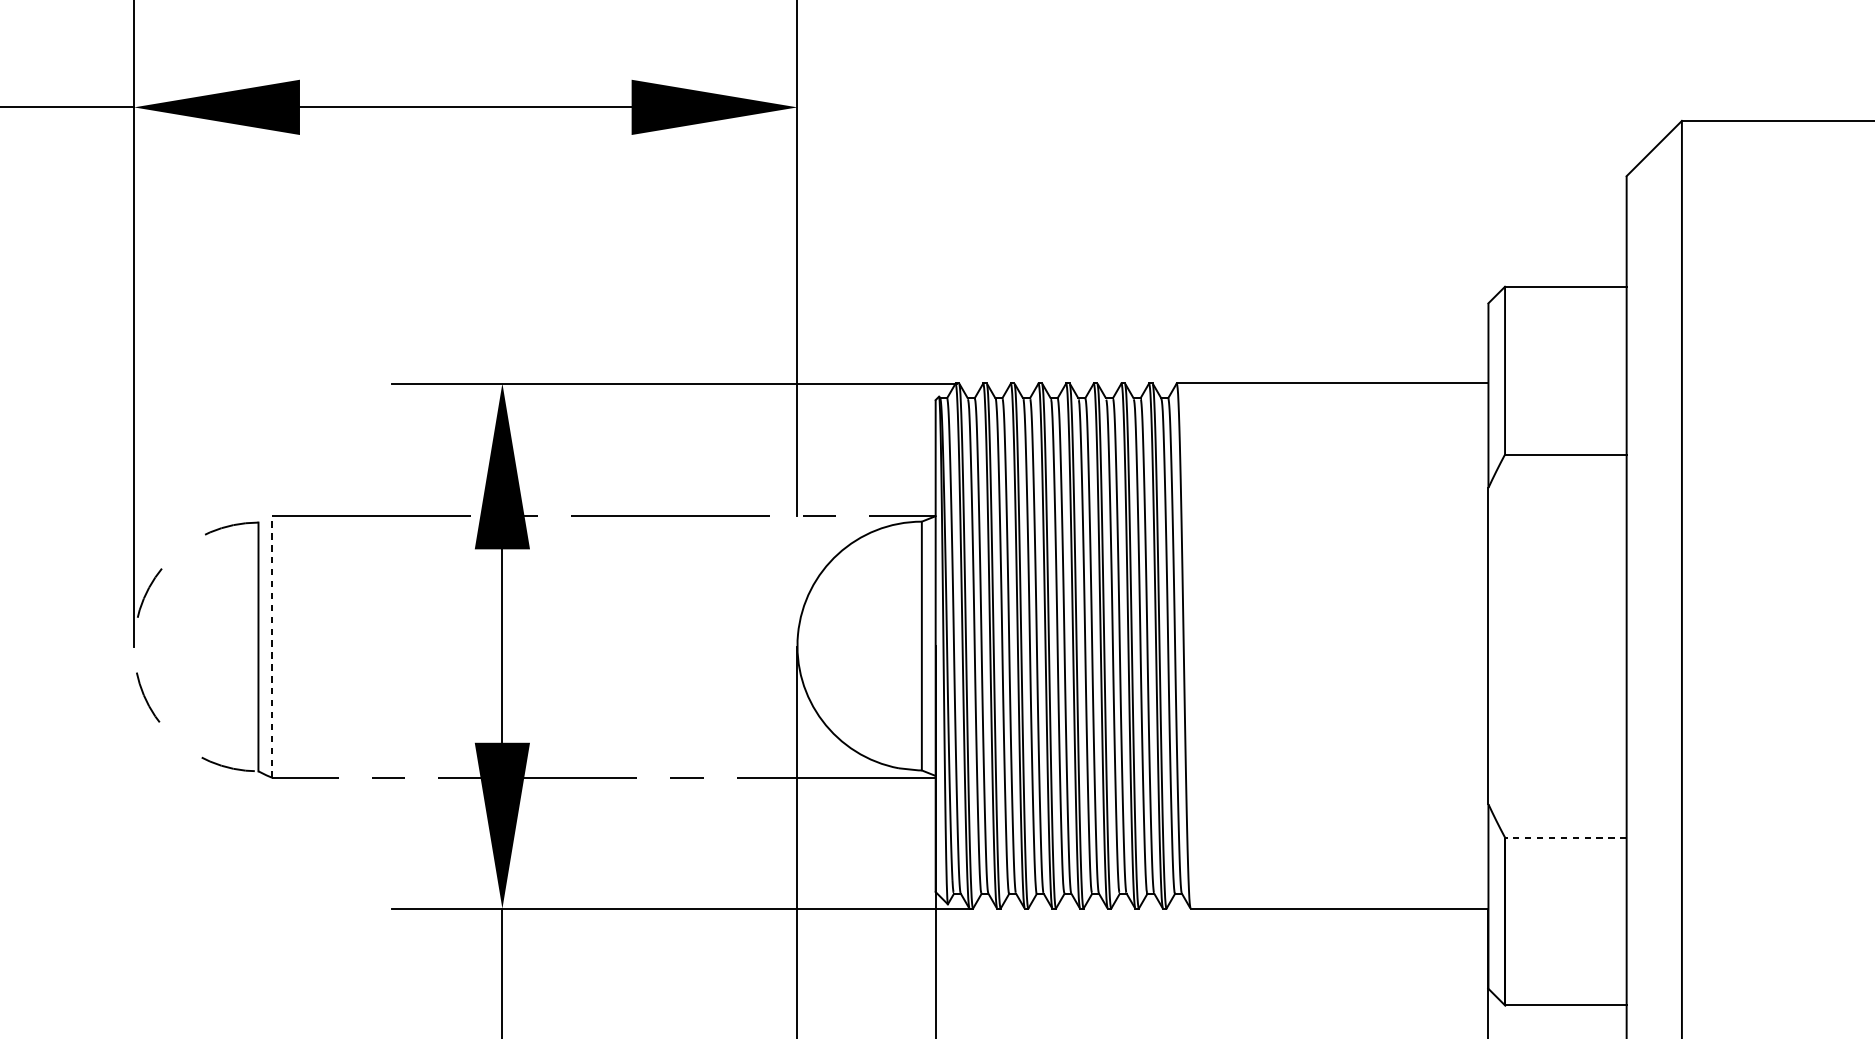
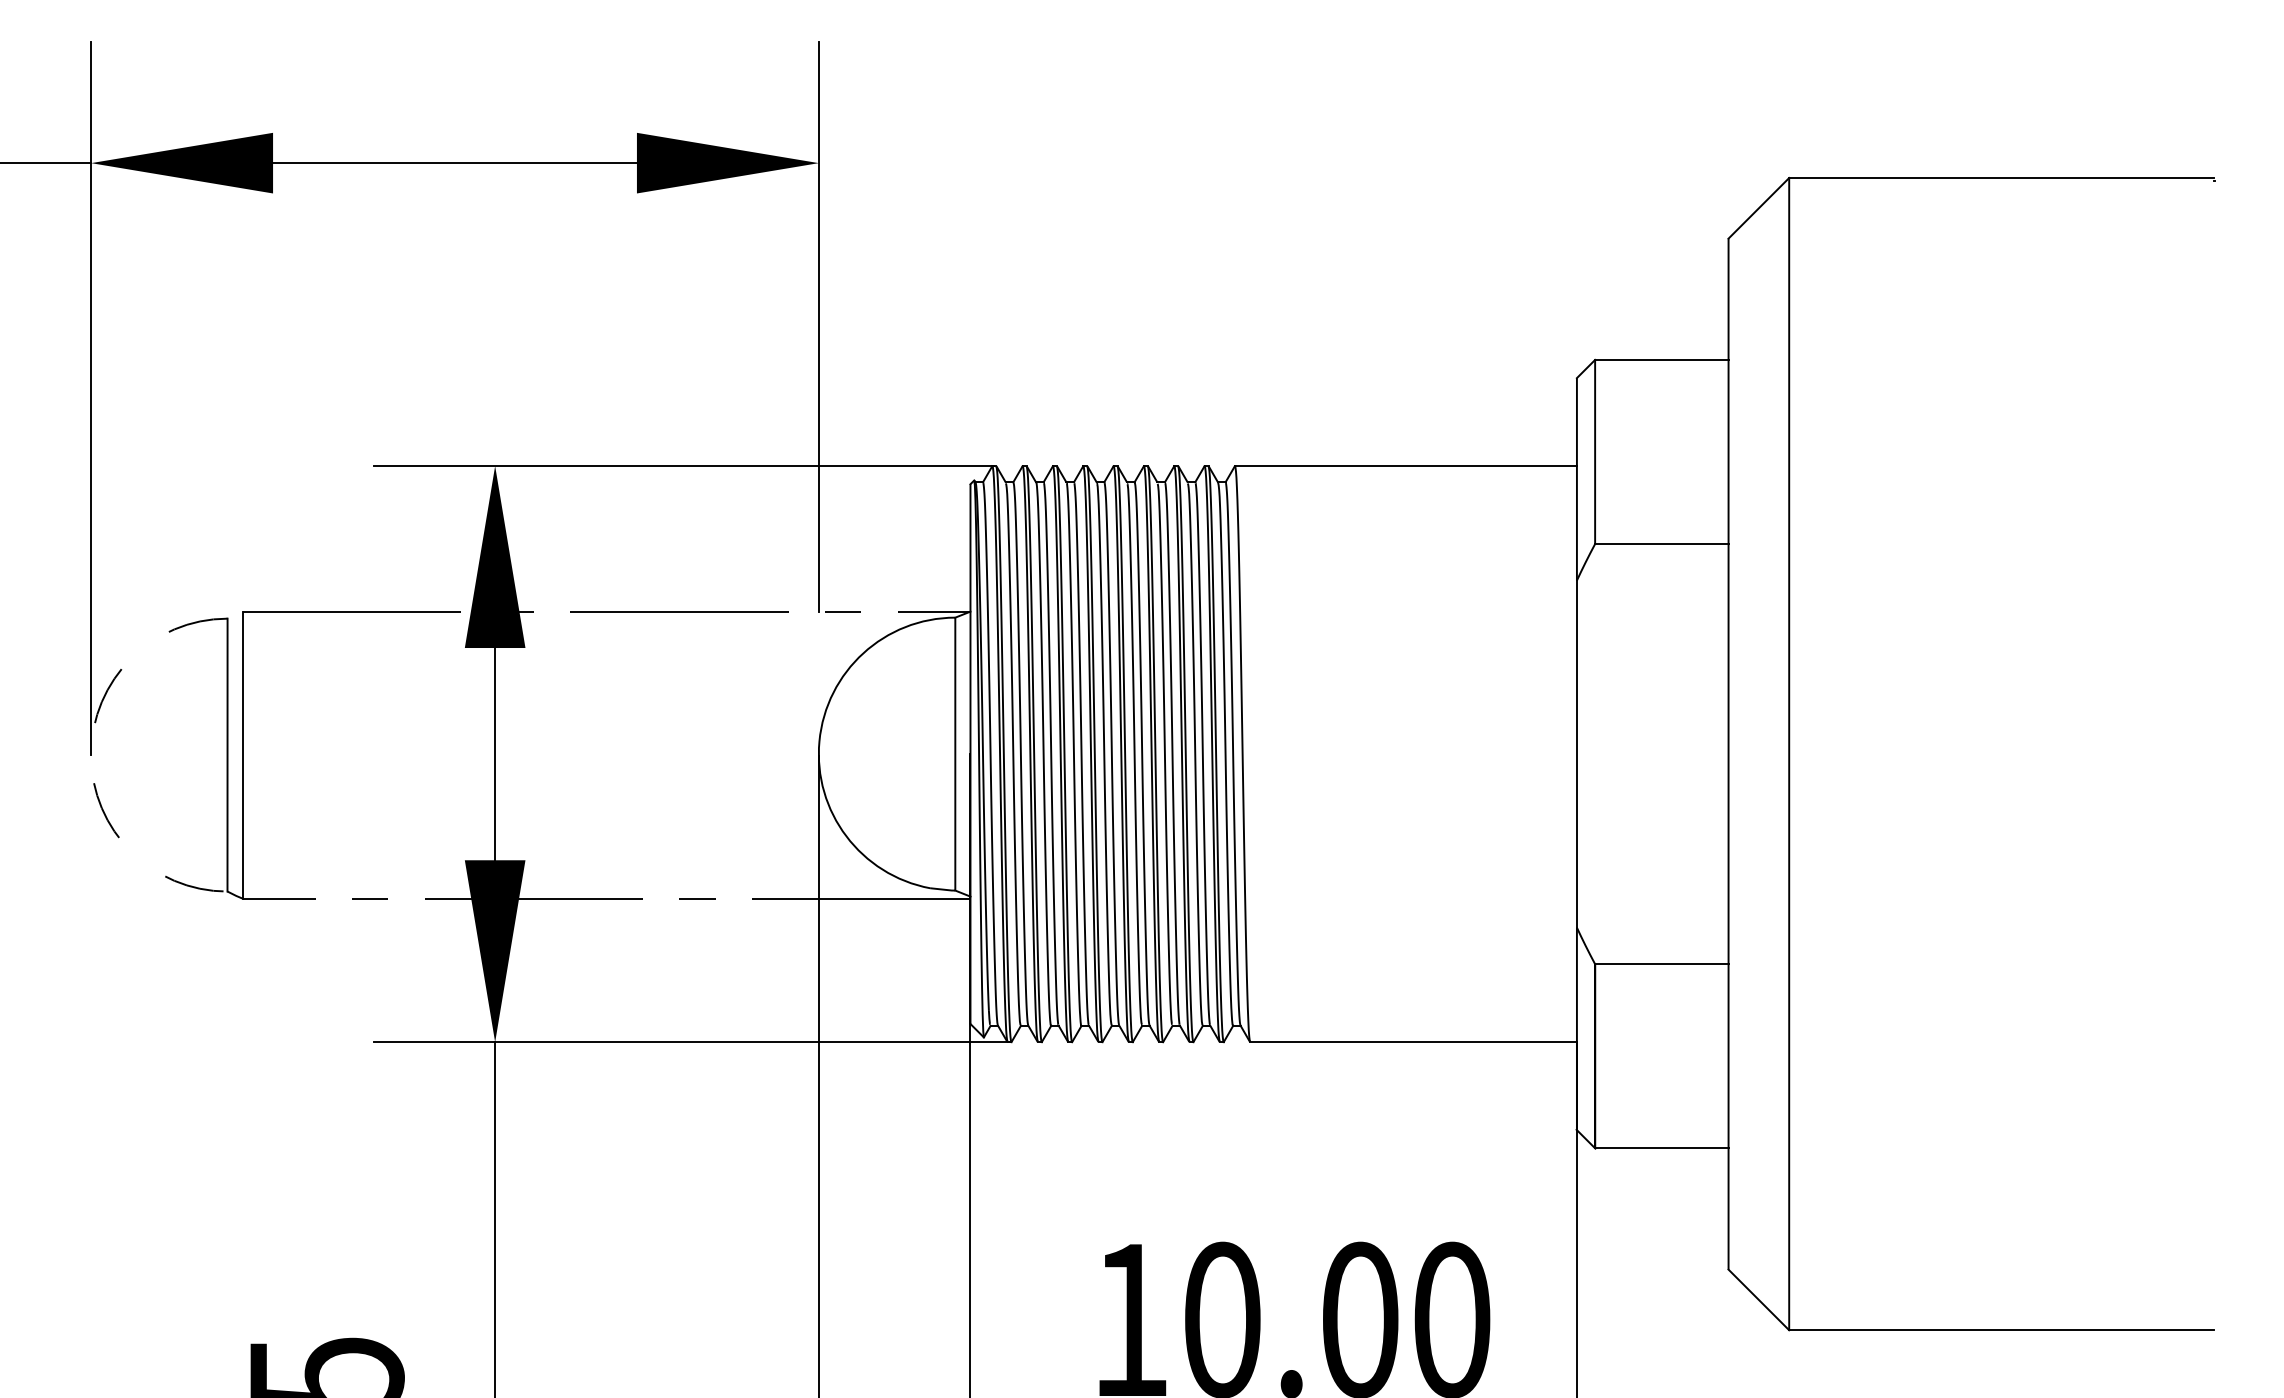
line: (272, 647) -> (242, 755), dashed -> solid
line: (1565, 837) -> (1661, 964), dashed -> solid

